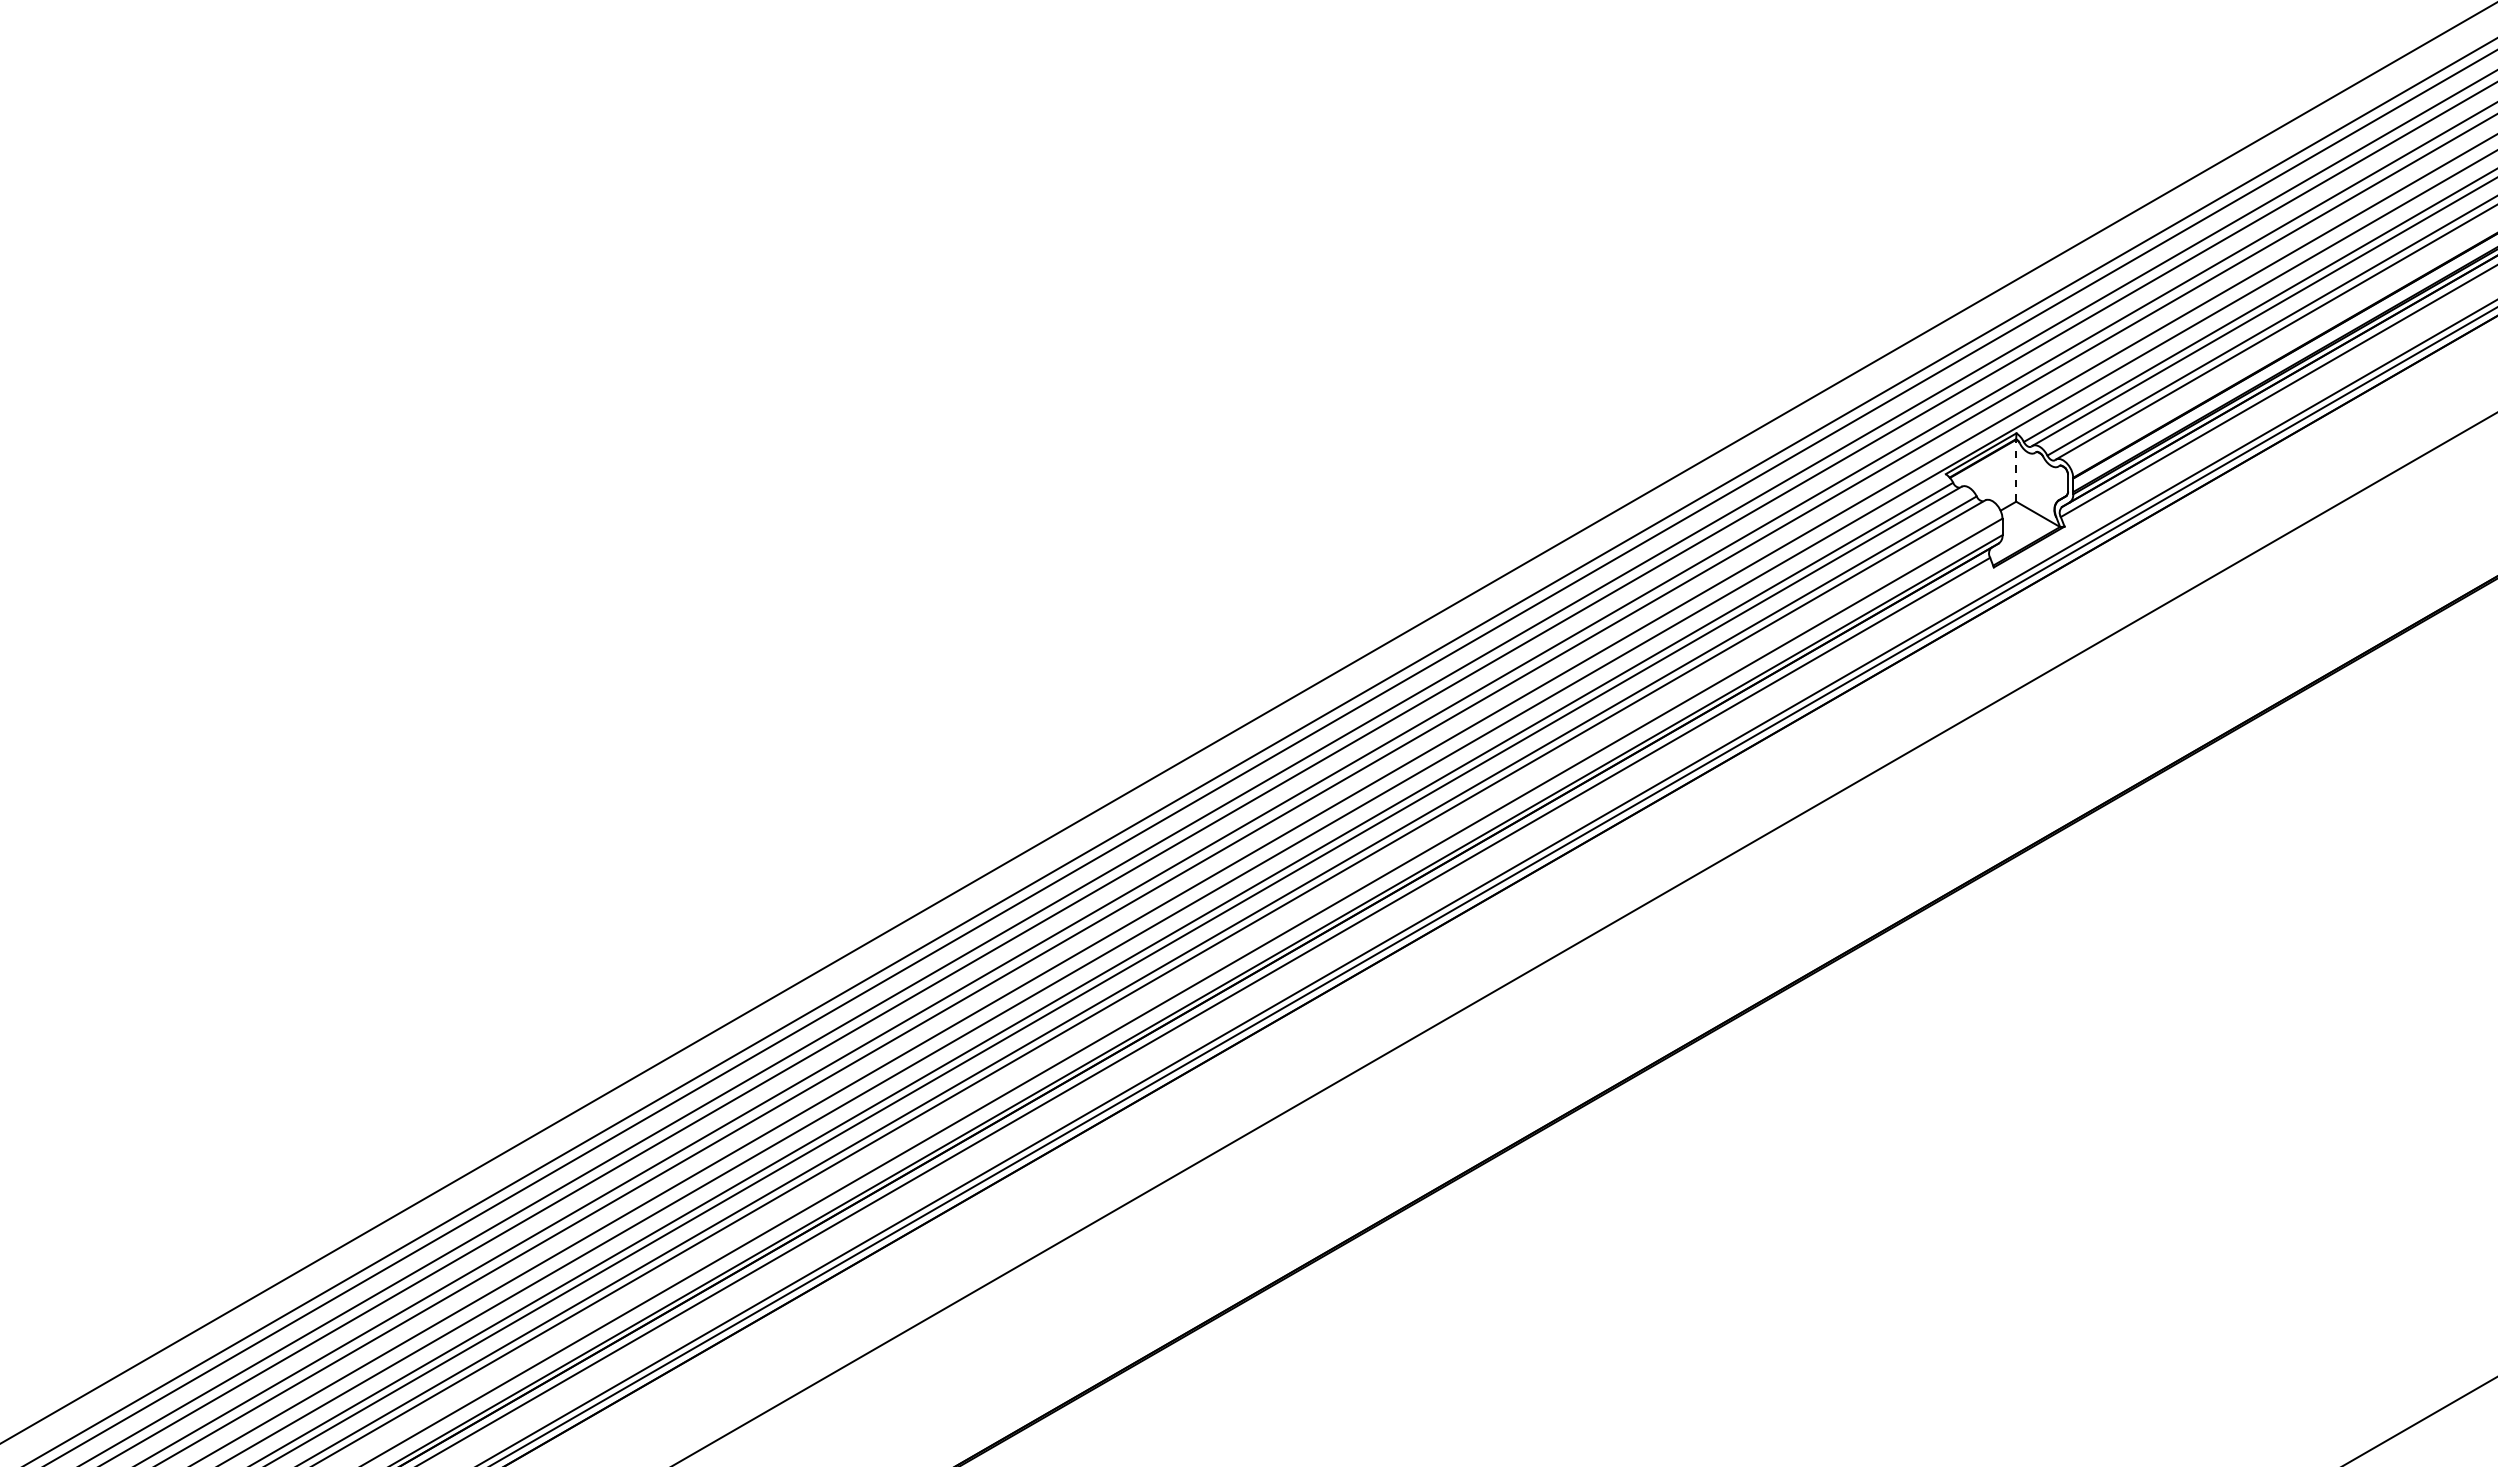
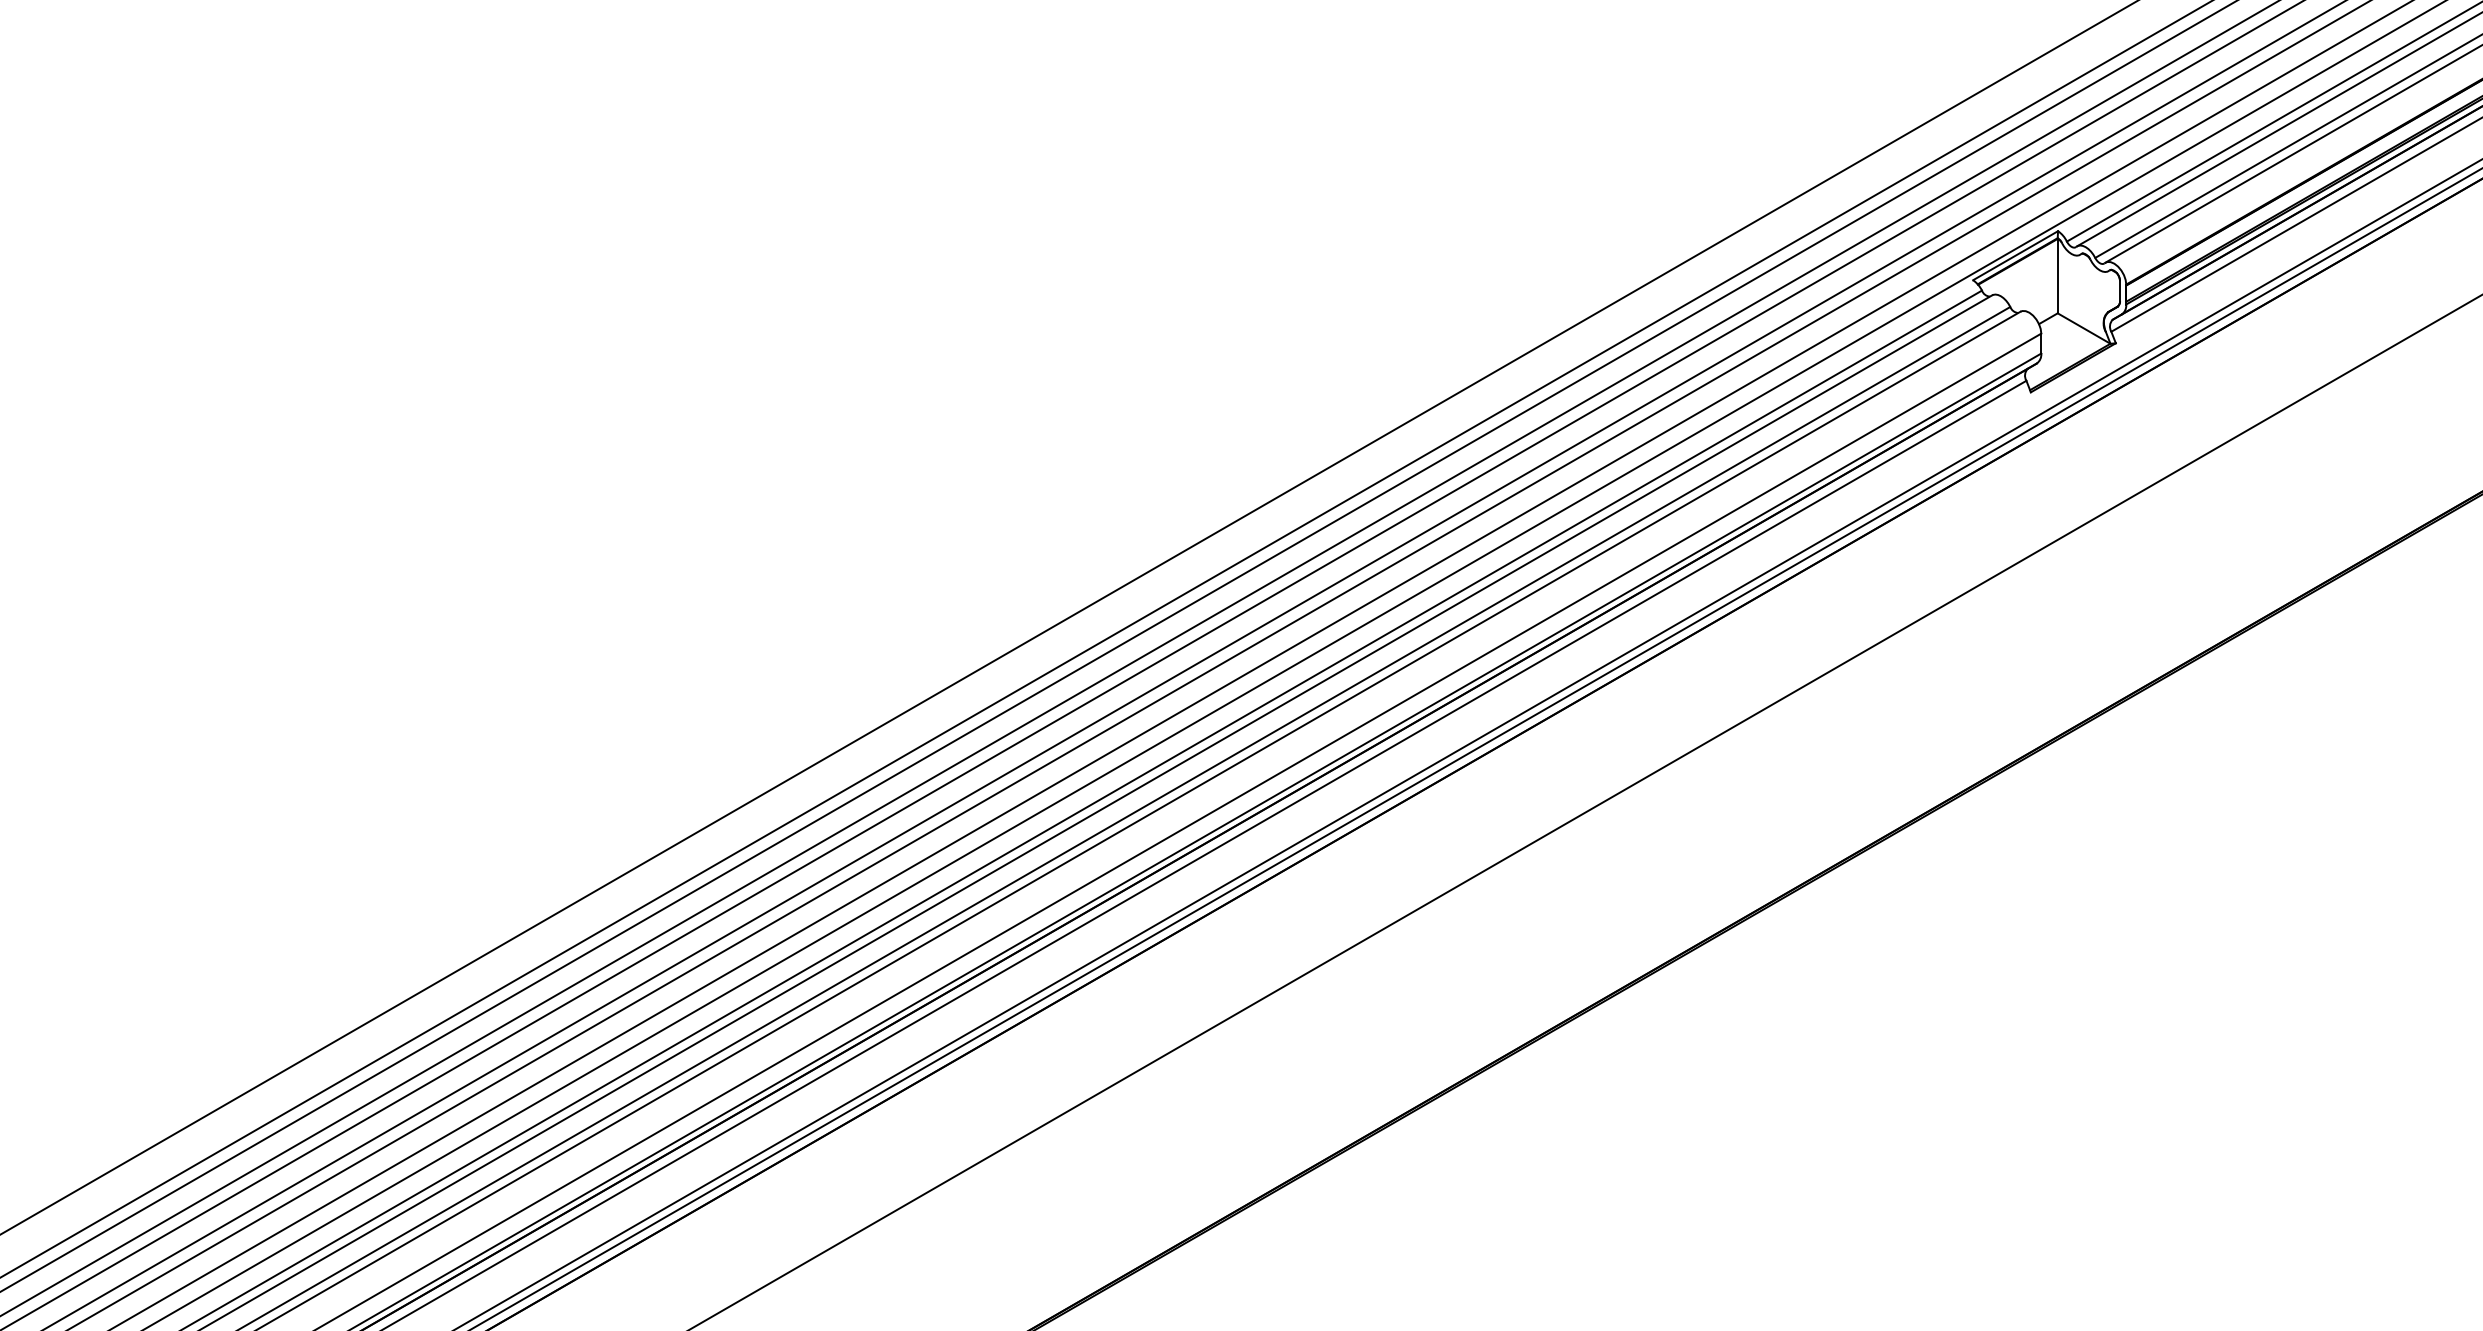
line: (2016, 470) -> (2058, 275), dashed -> solid

